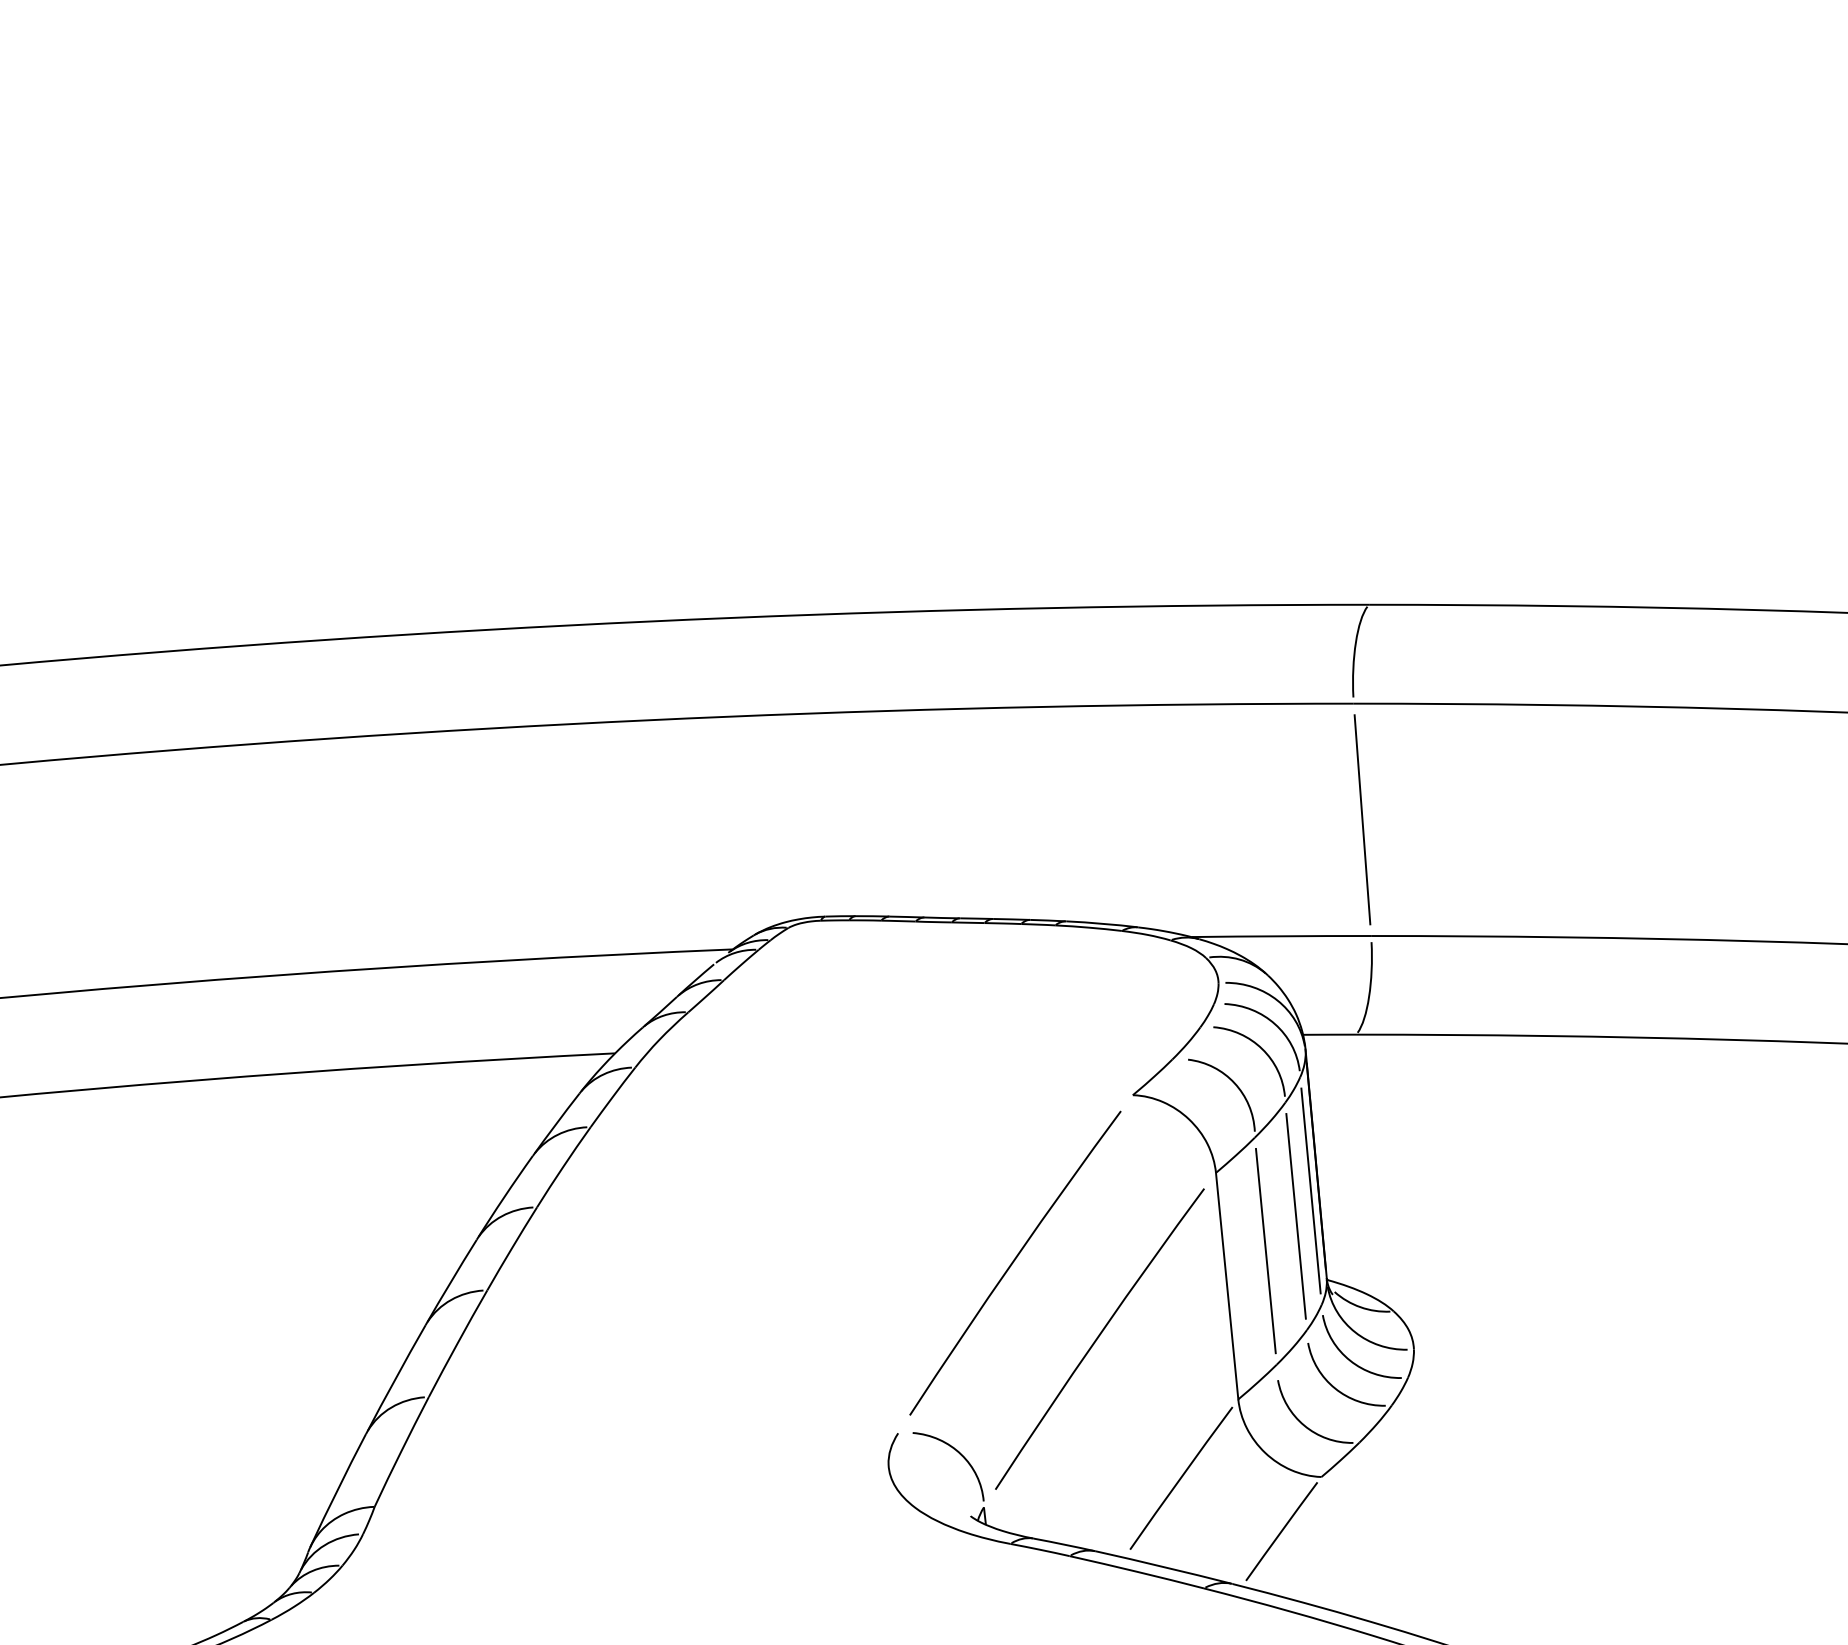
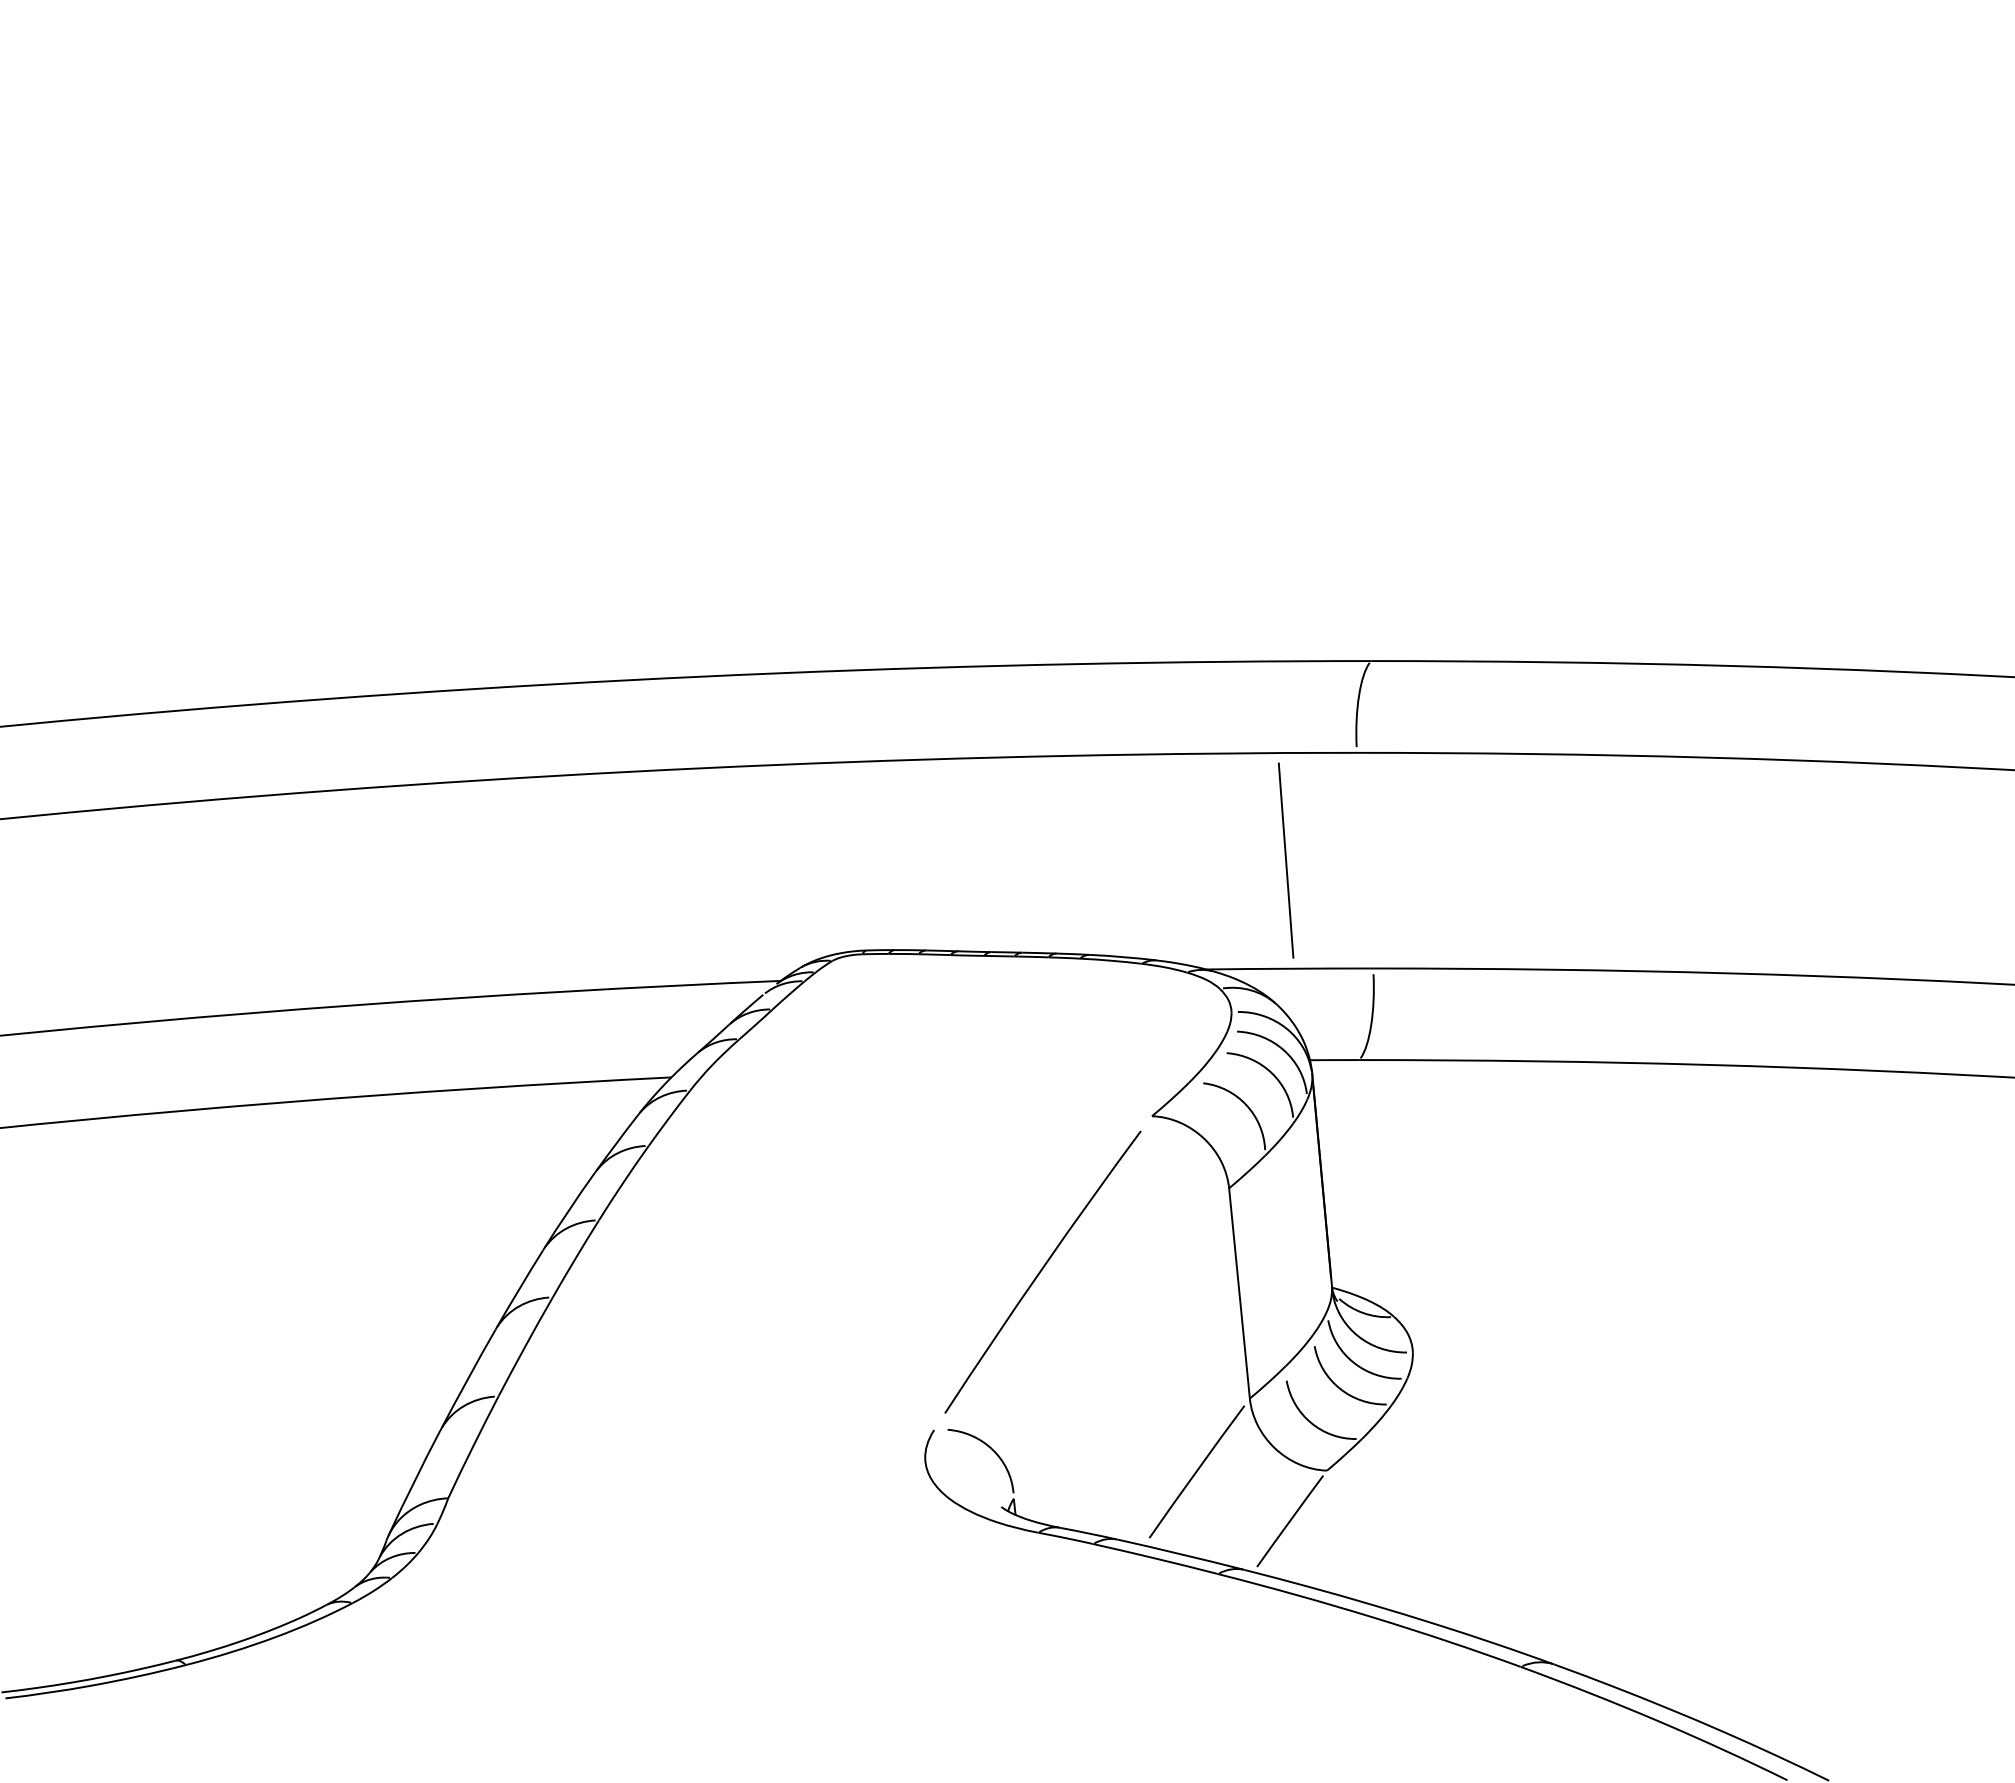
line: (1361, 819) -> (1285, 860), moved
line: (1311, 1191) -> (1317, 1205), removed
line: (1296, 1216) -> (1303, 1228), removed
line: (1265, 1250) -> (1275, 1260), removed
curve: (1098, 1337) -> (1120, 1341), removed

